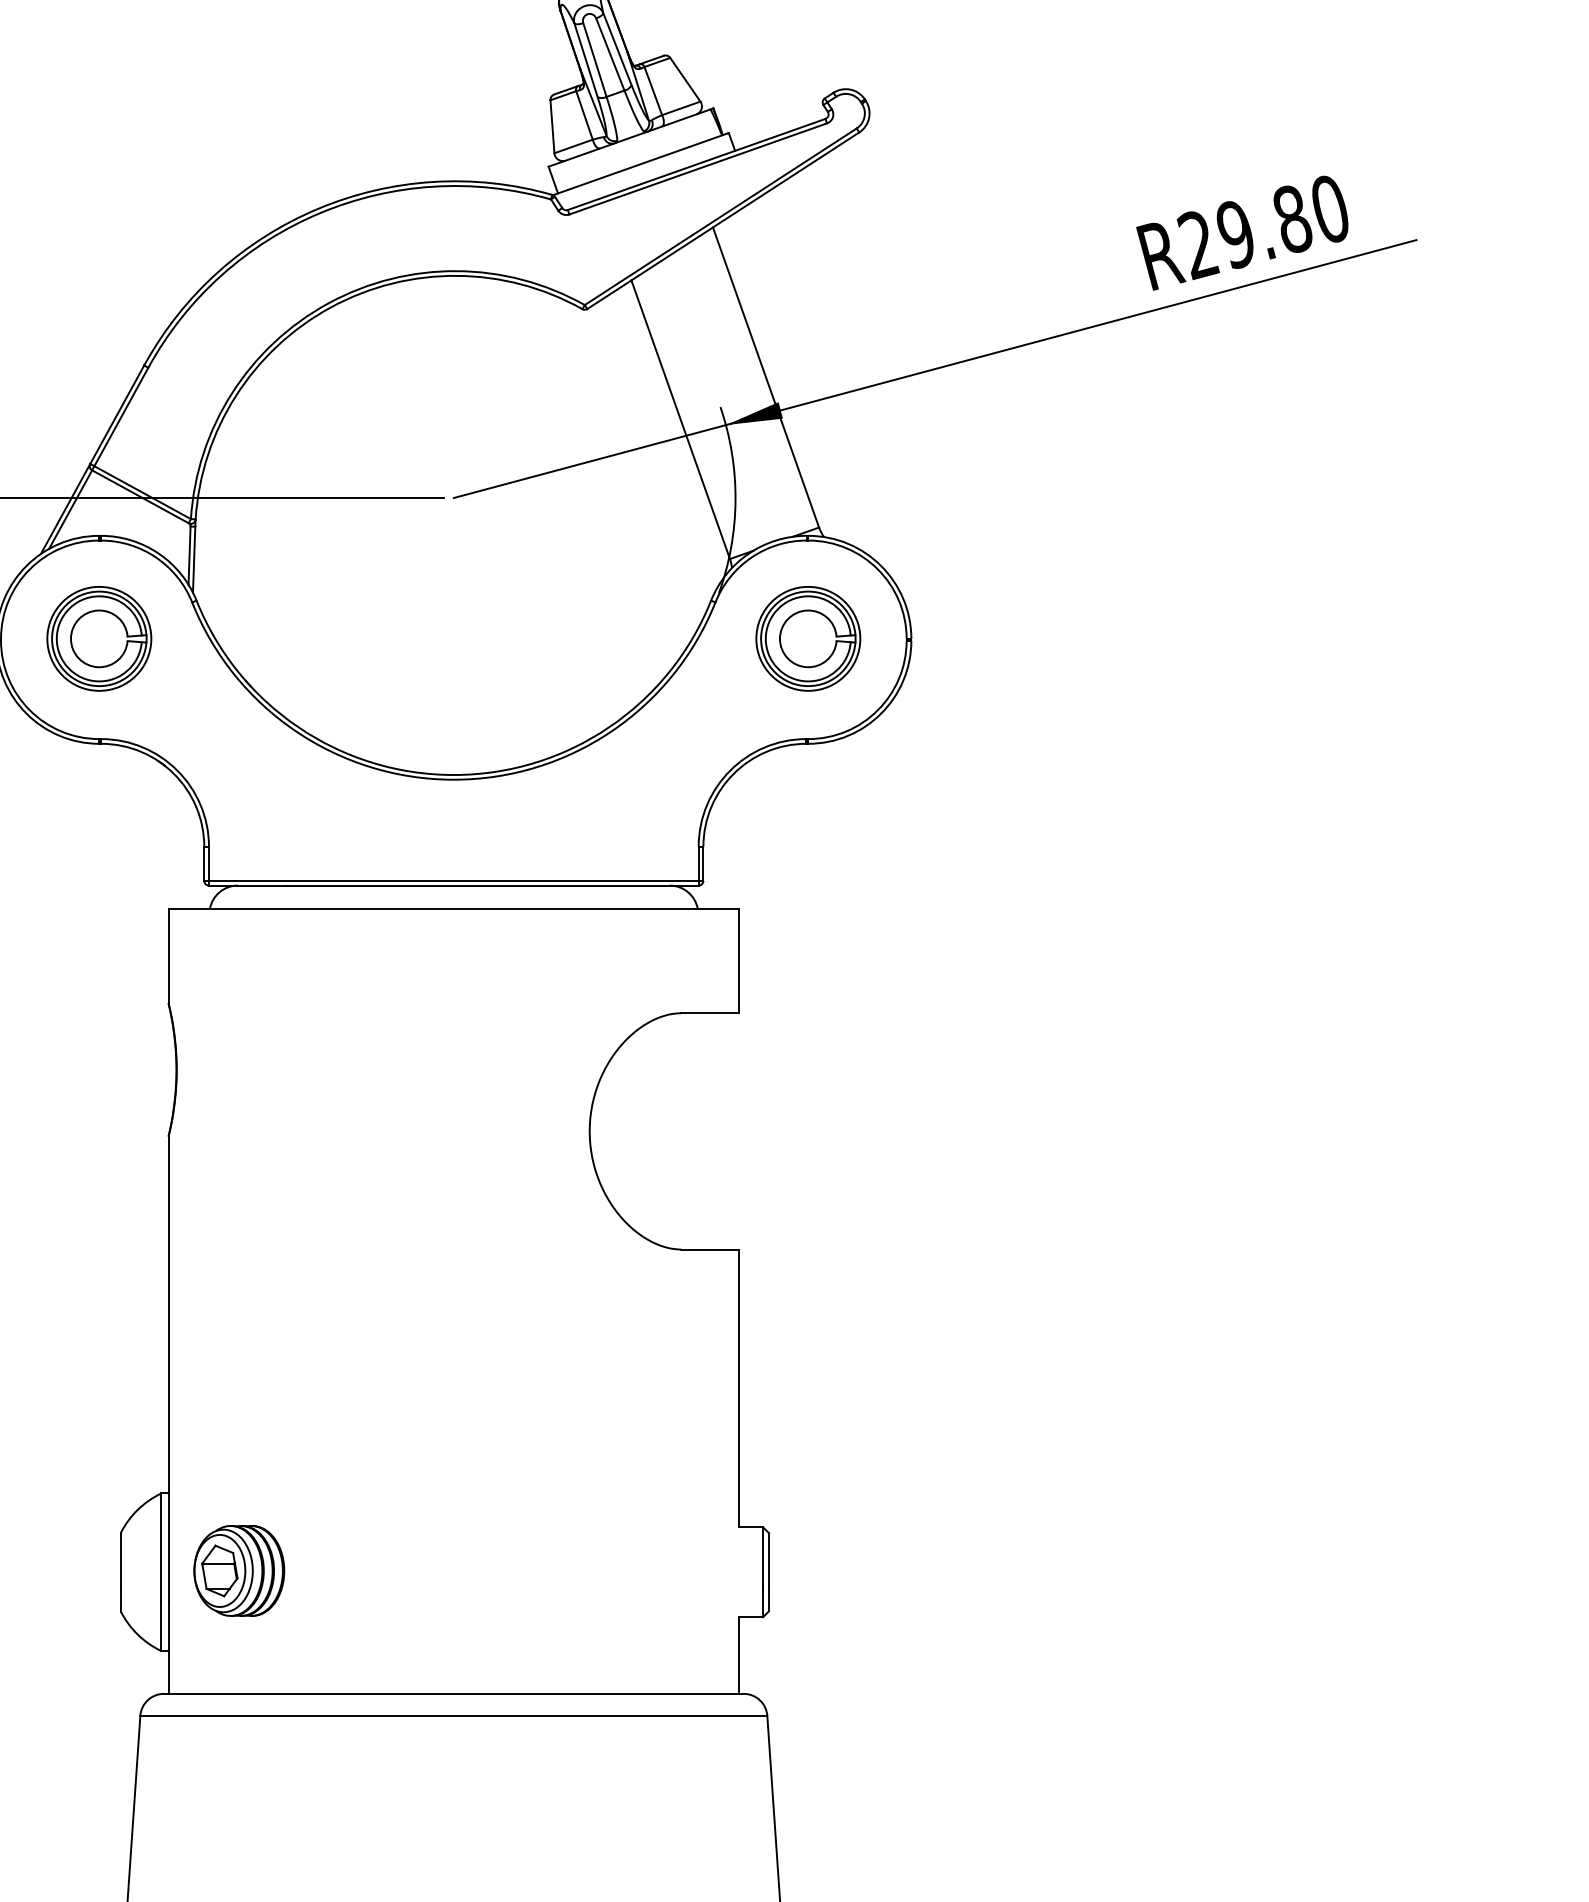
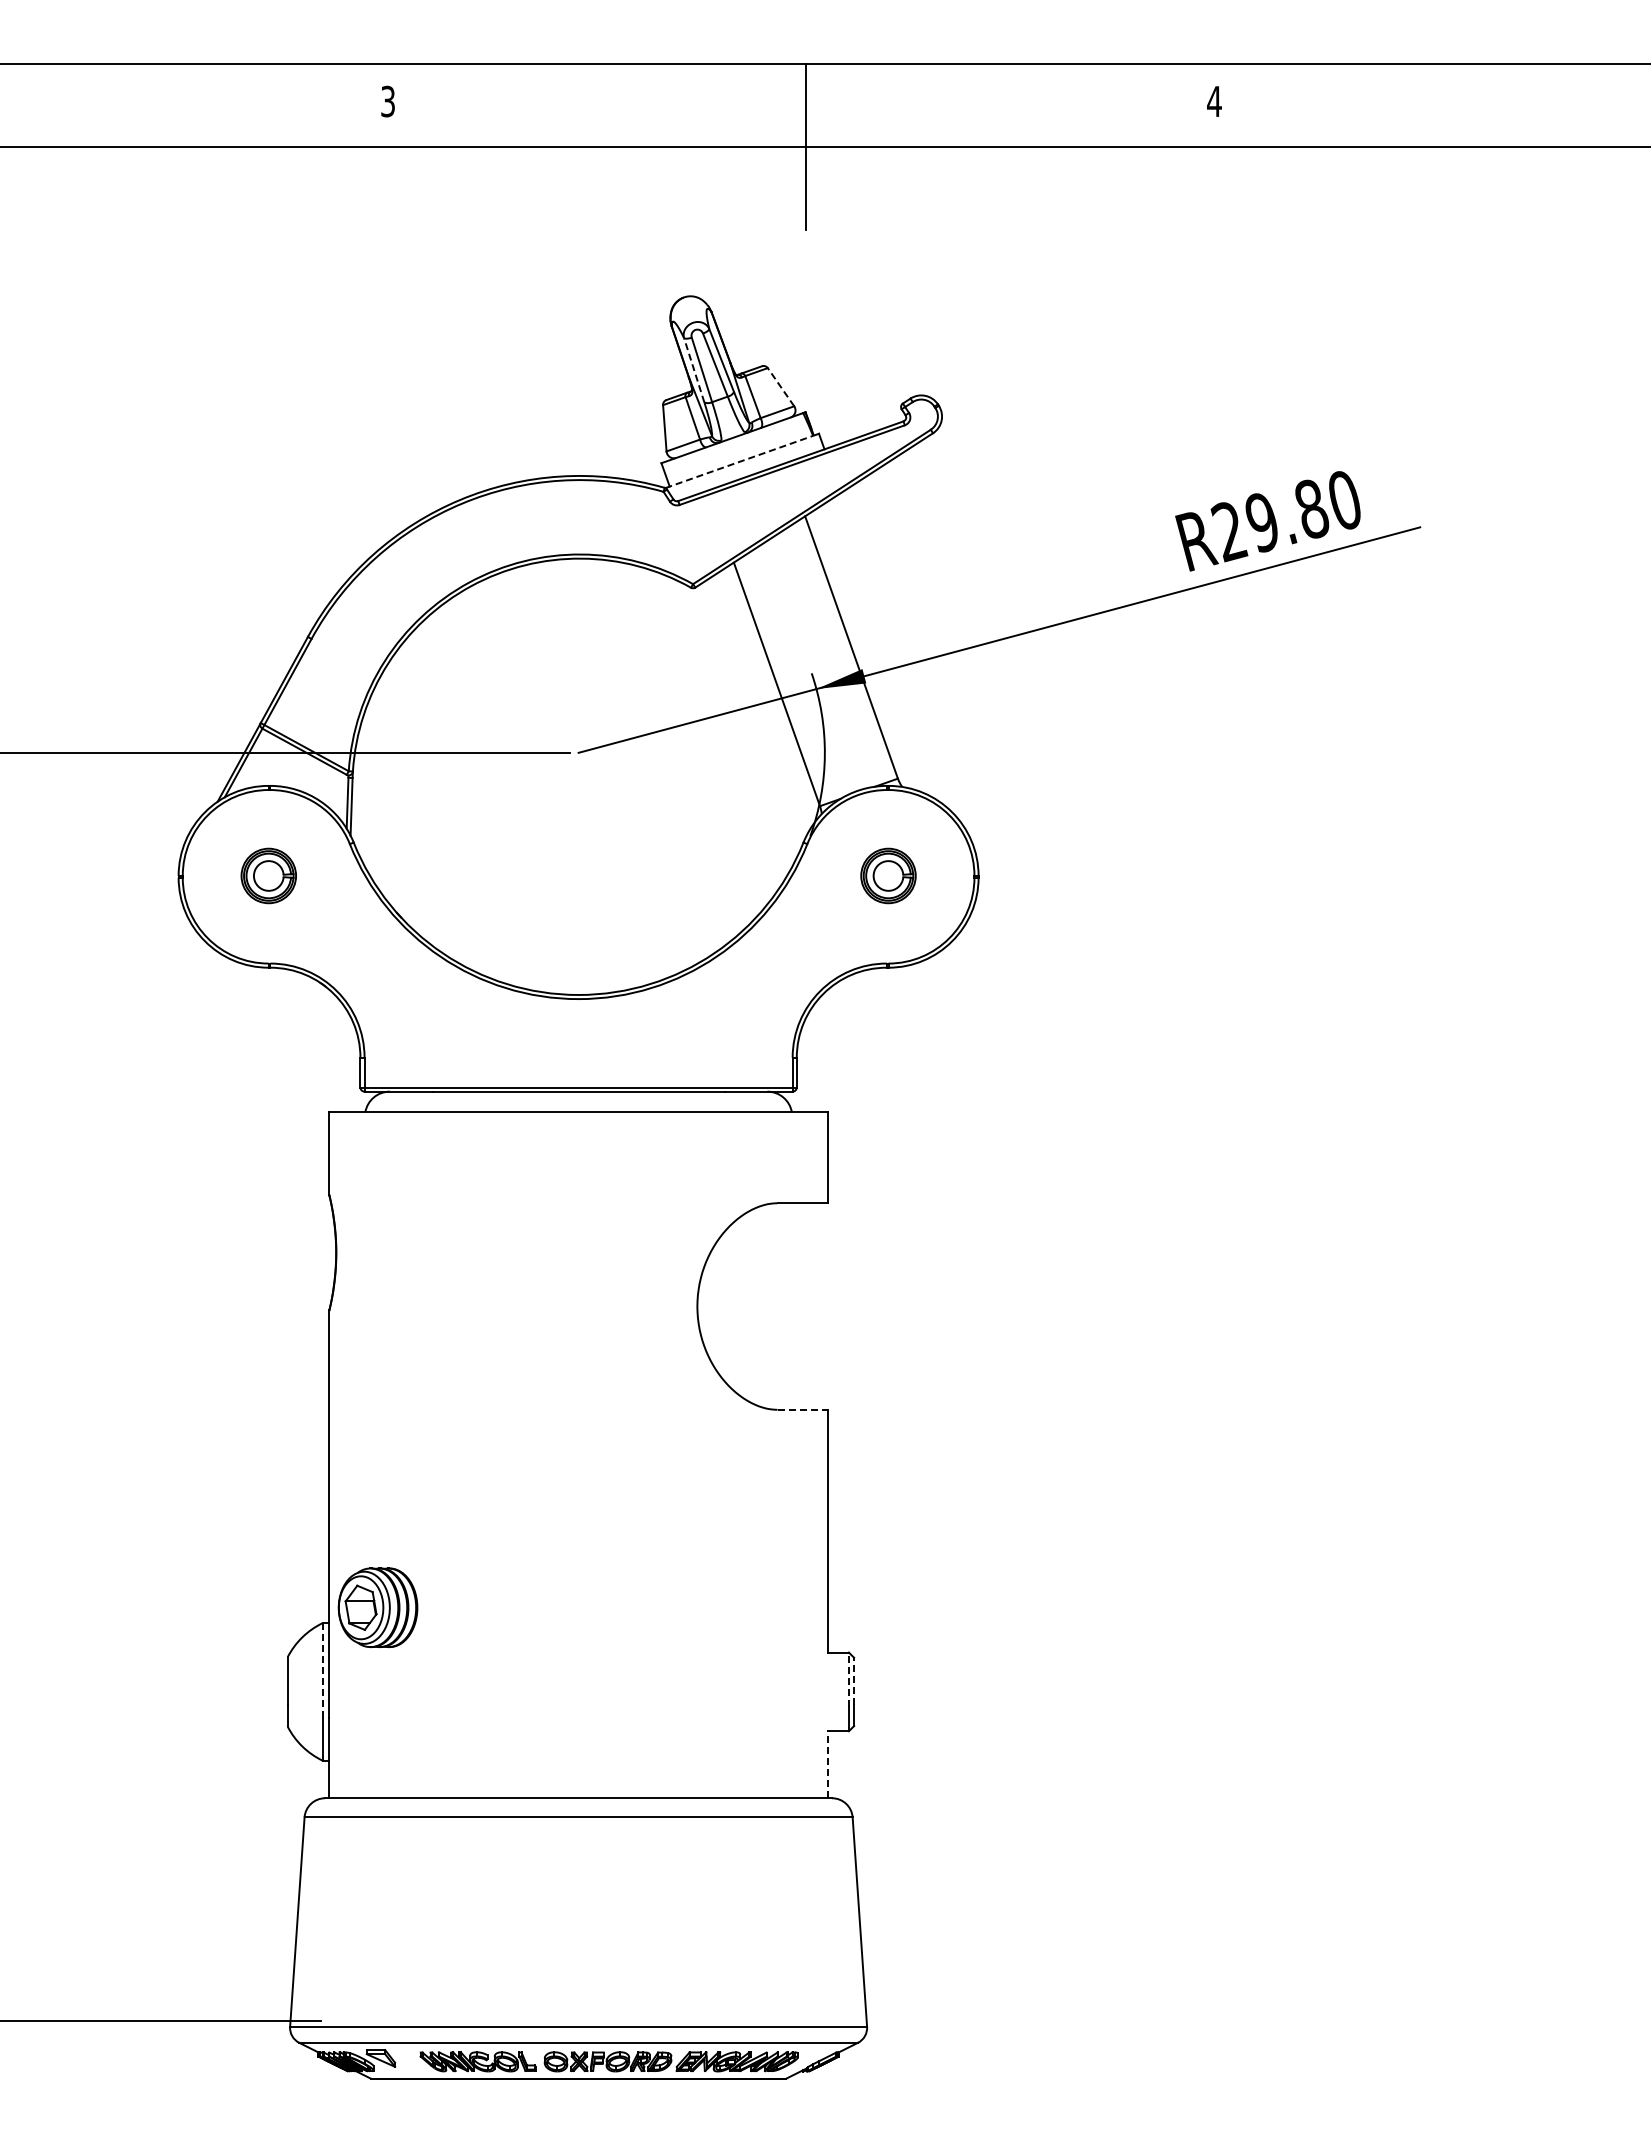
line: (586, 60) -> (694, 370), solid -> dashed
line: (684, 78) -> (780, 386), solid -> dashed
line: (640, 164) -> (741, 461), solid -> dashed
part: (99, 638) -> (268, 875), size x0.6
part: (808, 638) -> (888, 875), size x0.6
line: (711, 1249) -> (803, 1409), solid -> dashed
line: (160, 1546) -> (322, 1669), solid -> dashed
line: (762, 1558) -> (848, 1679), solid -> dashed
line: (769, 1559) -> (854, 1680), solid -> dashed
part: (238, 1570) -> (377, 1607), moved
line: (738, 1655) -> (827, 1764), solid -> dashed

